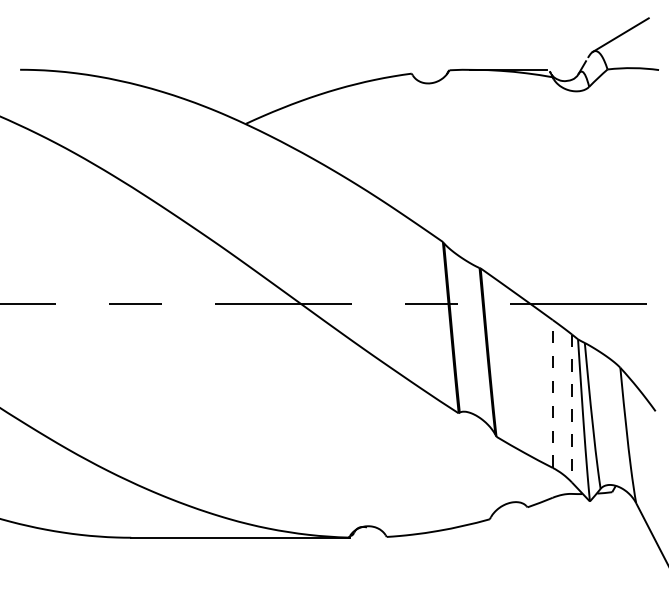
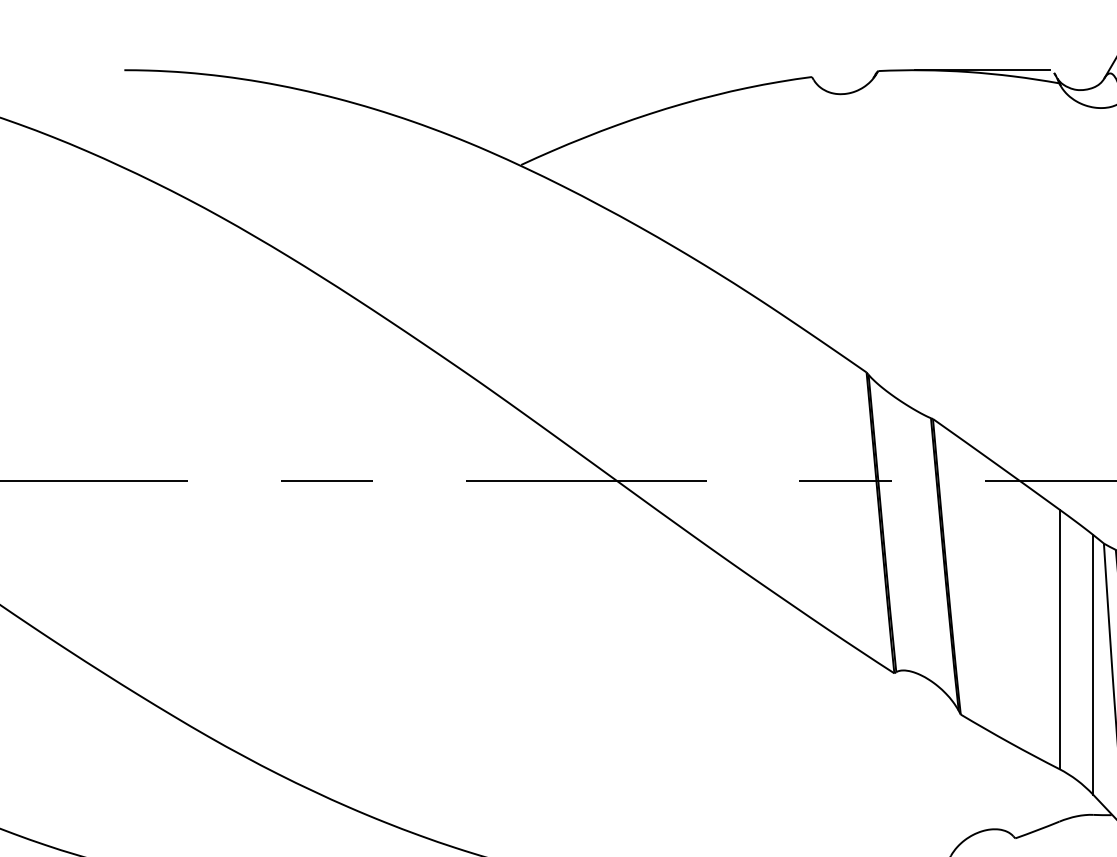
line: (552, 393) -> (1059, 638), dashed -> solid
line: (571, 408) -> (1092, 664), dashed -> solid

